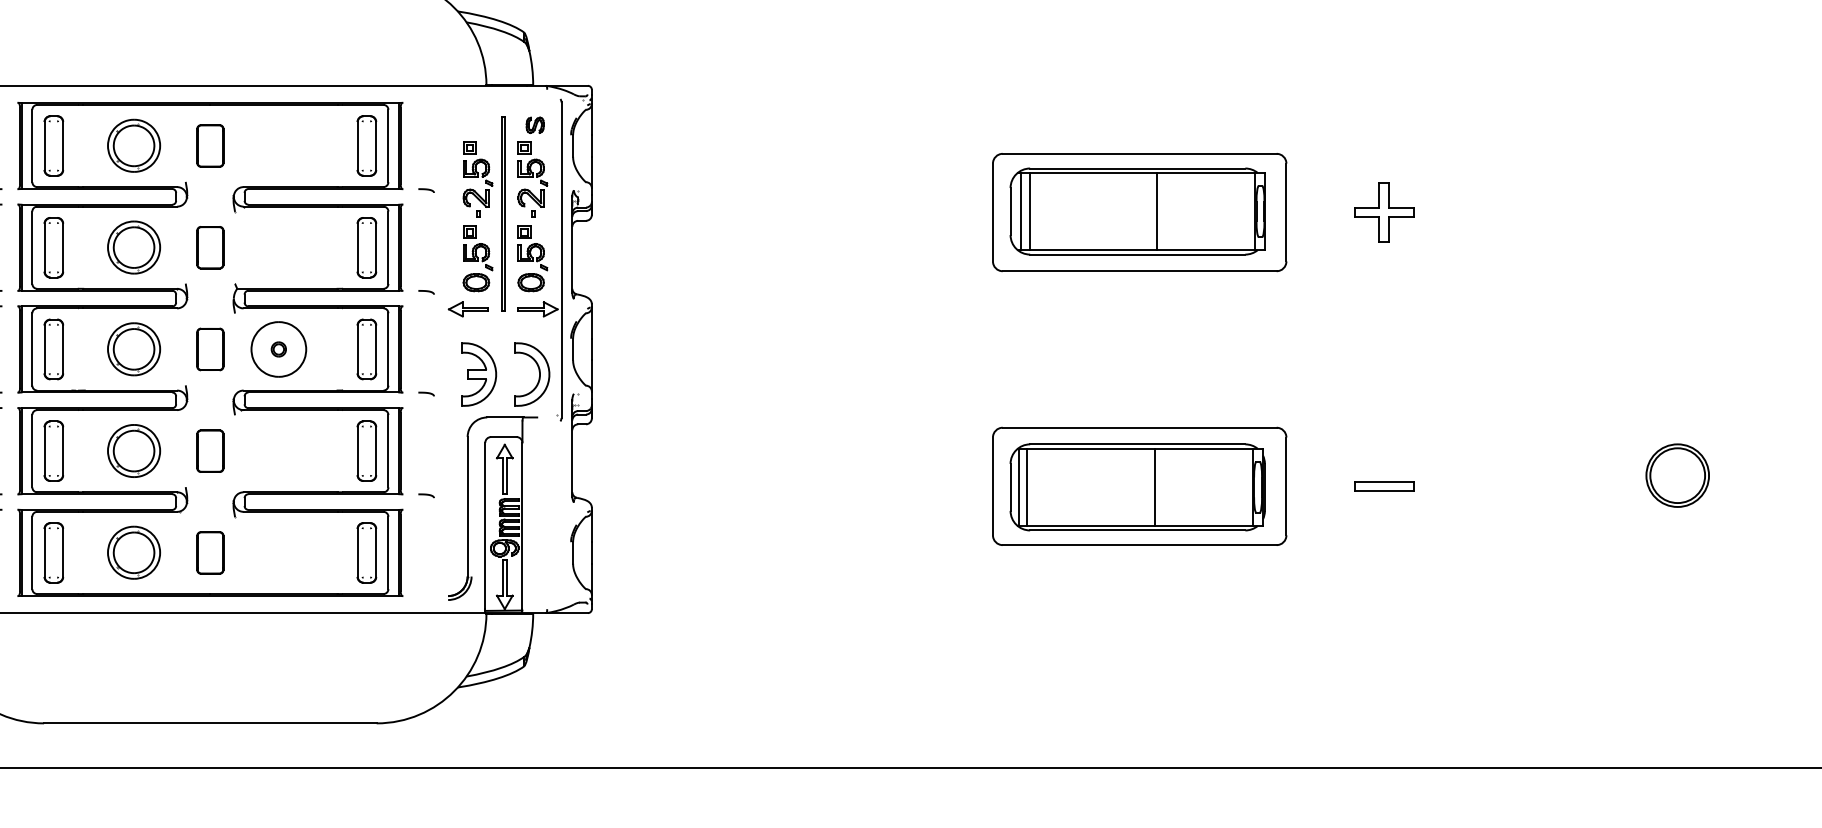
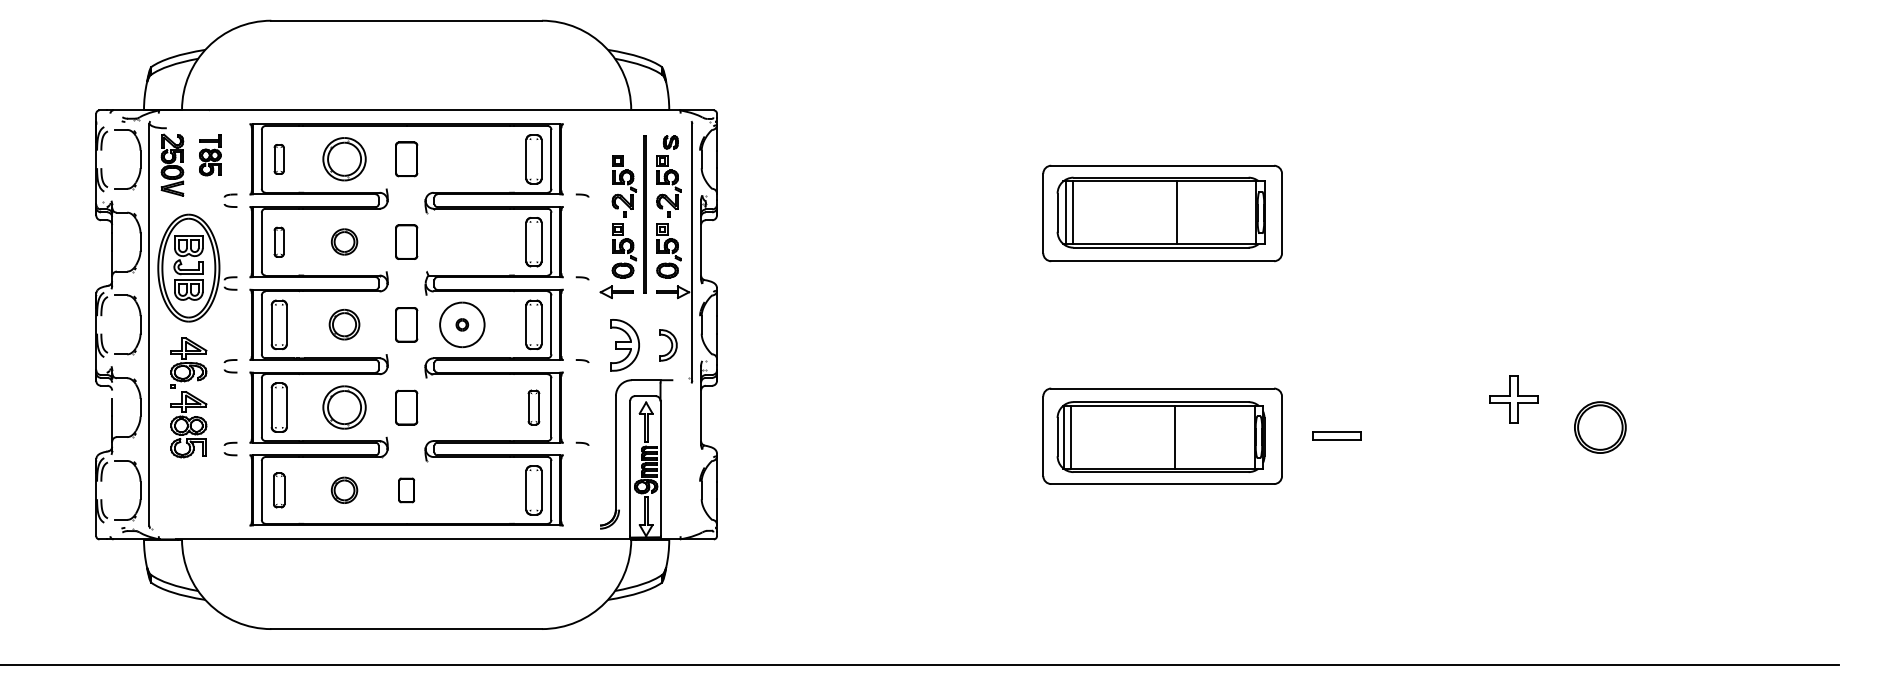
part: (52, 146) -> (278, 159), size x0.6
part: (1384, 212) -> (1513, 399), moved
part: (134, 246) -> (344, 241), size x0.6
part: (52, 248) -> (278, 242), size x0.6
part: (134, 348) -> (344, 324), size x0.7
part: (532, 374) -> (668, 345), size x0.6
part: (366, 450) -> (533, 407), size x0.7
part: (1384, 485) -> (1336, 435), moved
part: (52, 553) -> (278, 490), size x0.7
part: (134, 553) -> (344, 490), size x0.6
part: (210, 553) -> (406, 490), size x0.7

